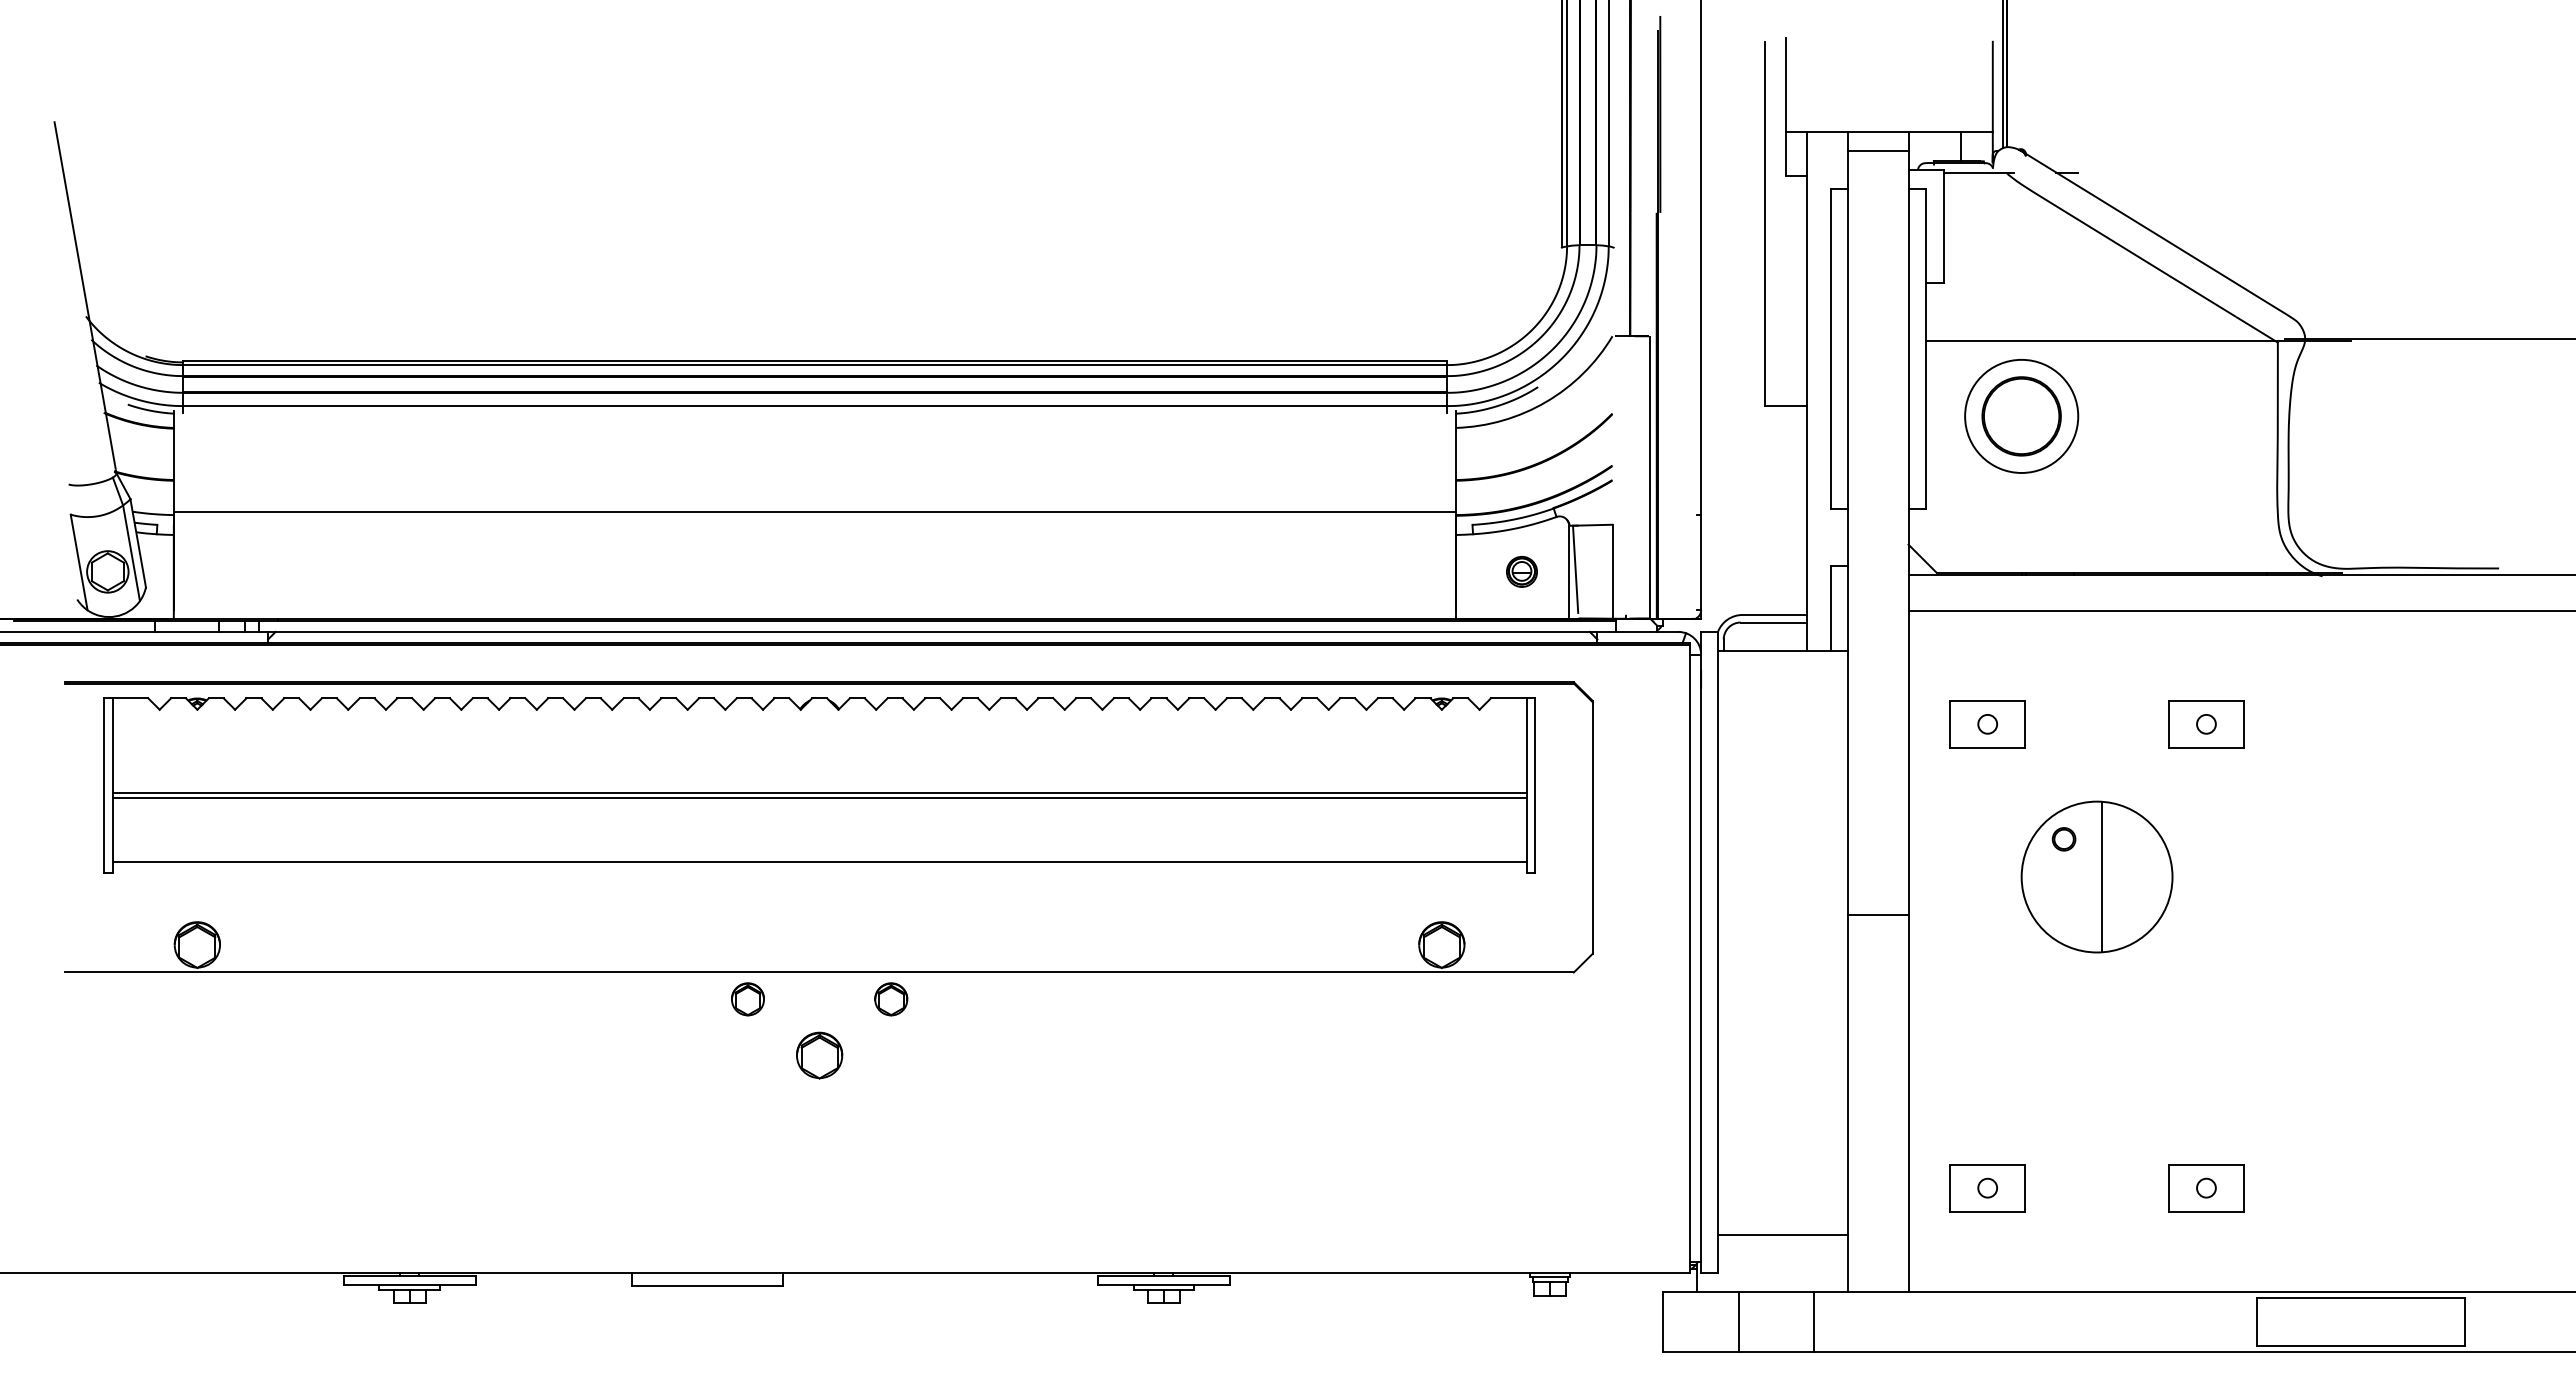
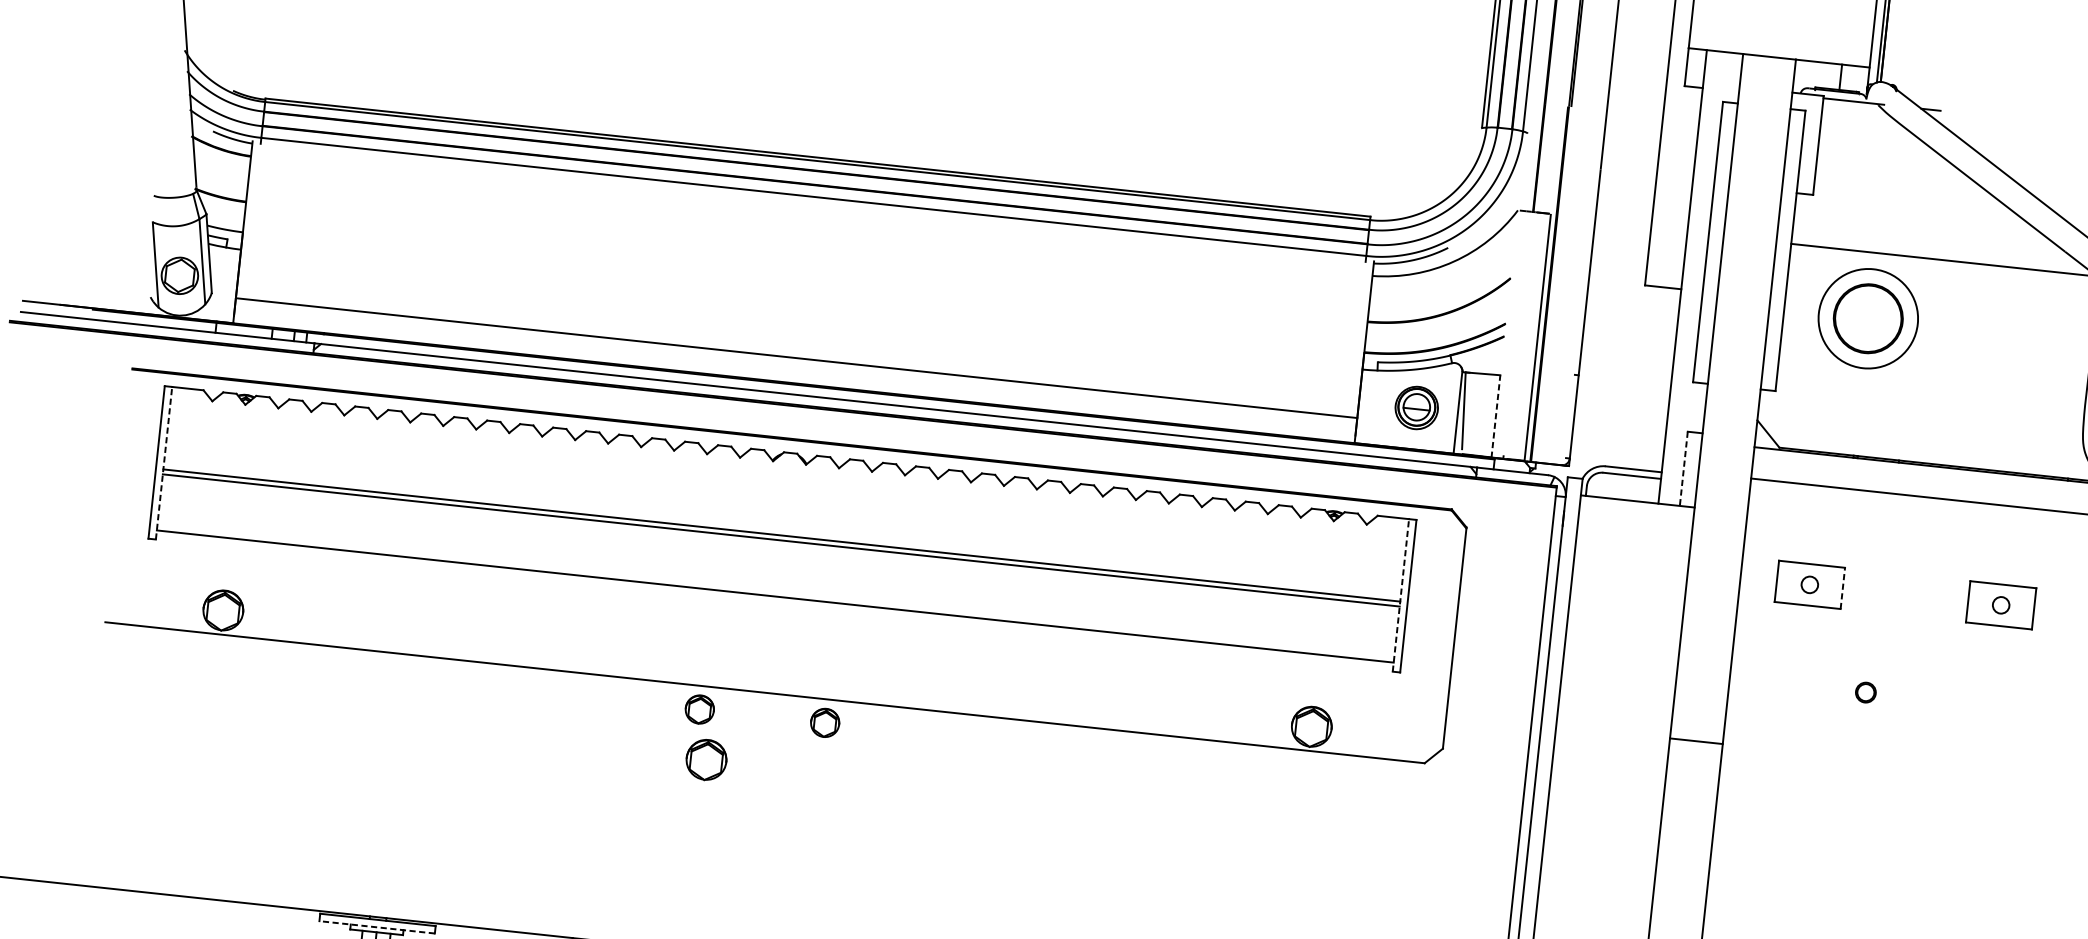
line: (1878, 151) -> (1767, 73), removed
line: (814, 512) -> (796, 358), moved
part: (1521, 571) -> (1416, 407), size x1.6
line: (1612, 571) -> (1495, 416), solid -> dashed
line: (1831, 608) -> (1684, 468), solid -> dashed
line: (2025, 724) -> (1842, 588), solid -> dashed
line: (112, 785) -> (164, 463), solid -> dashed
line: (1526, 785) -> (1400, 595), solid -> dashed
part: (2096, 876) -> (1890, 728), removed
part: (819, 1055) -> (706, 759), moved
line: (409, 1284) -> (377, 927), solid -> dashed

